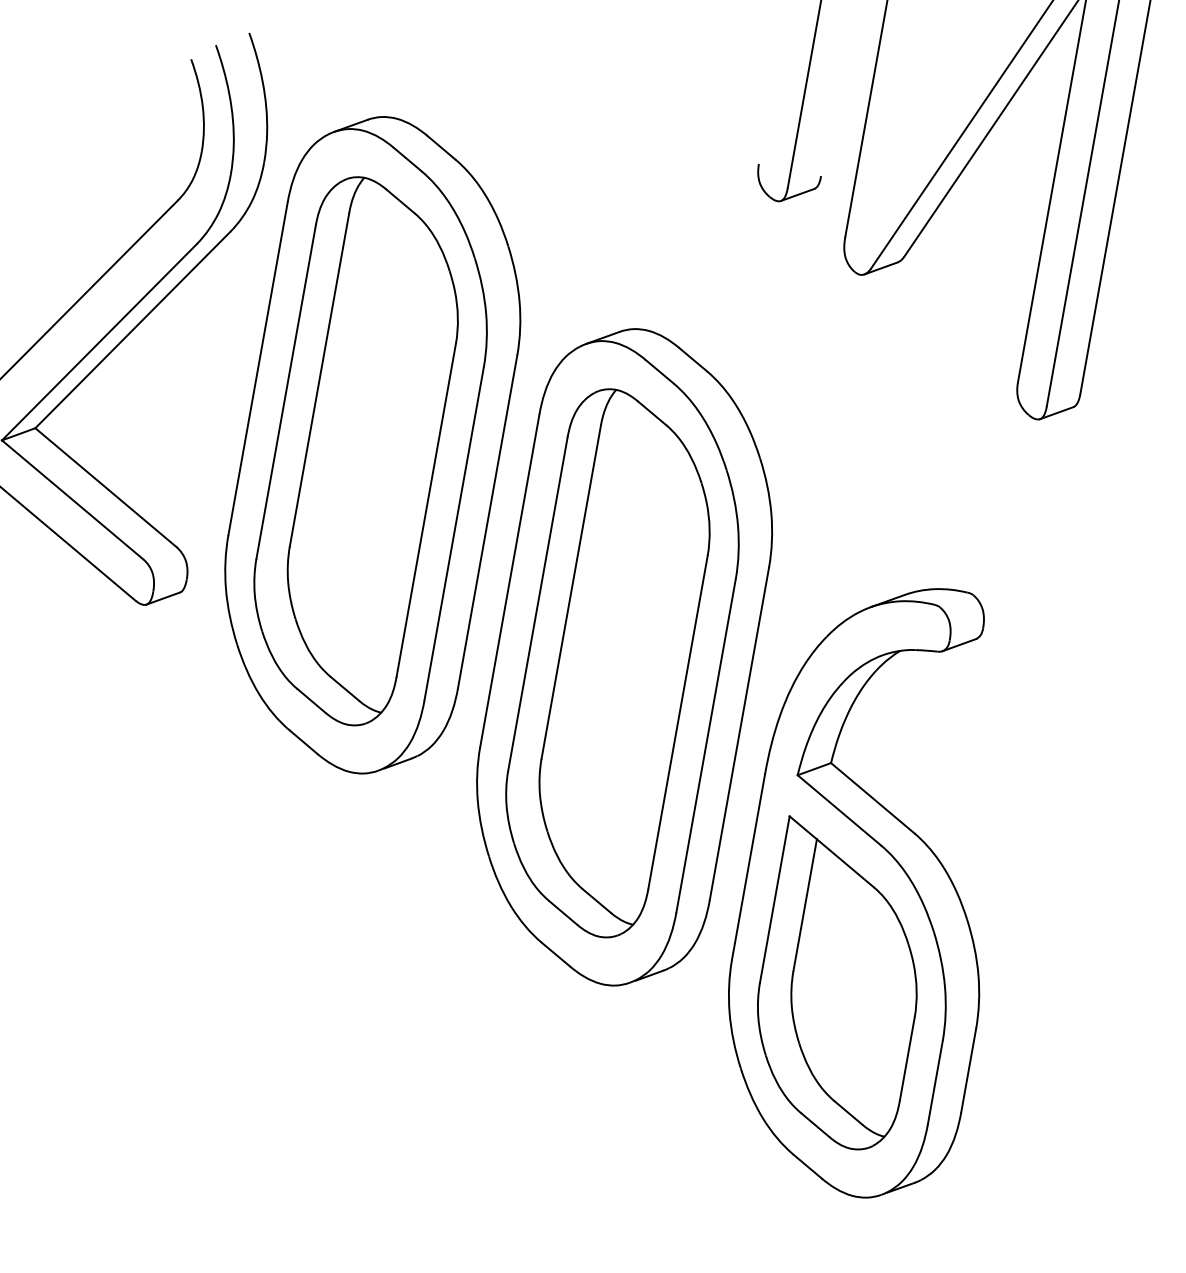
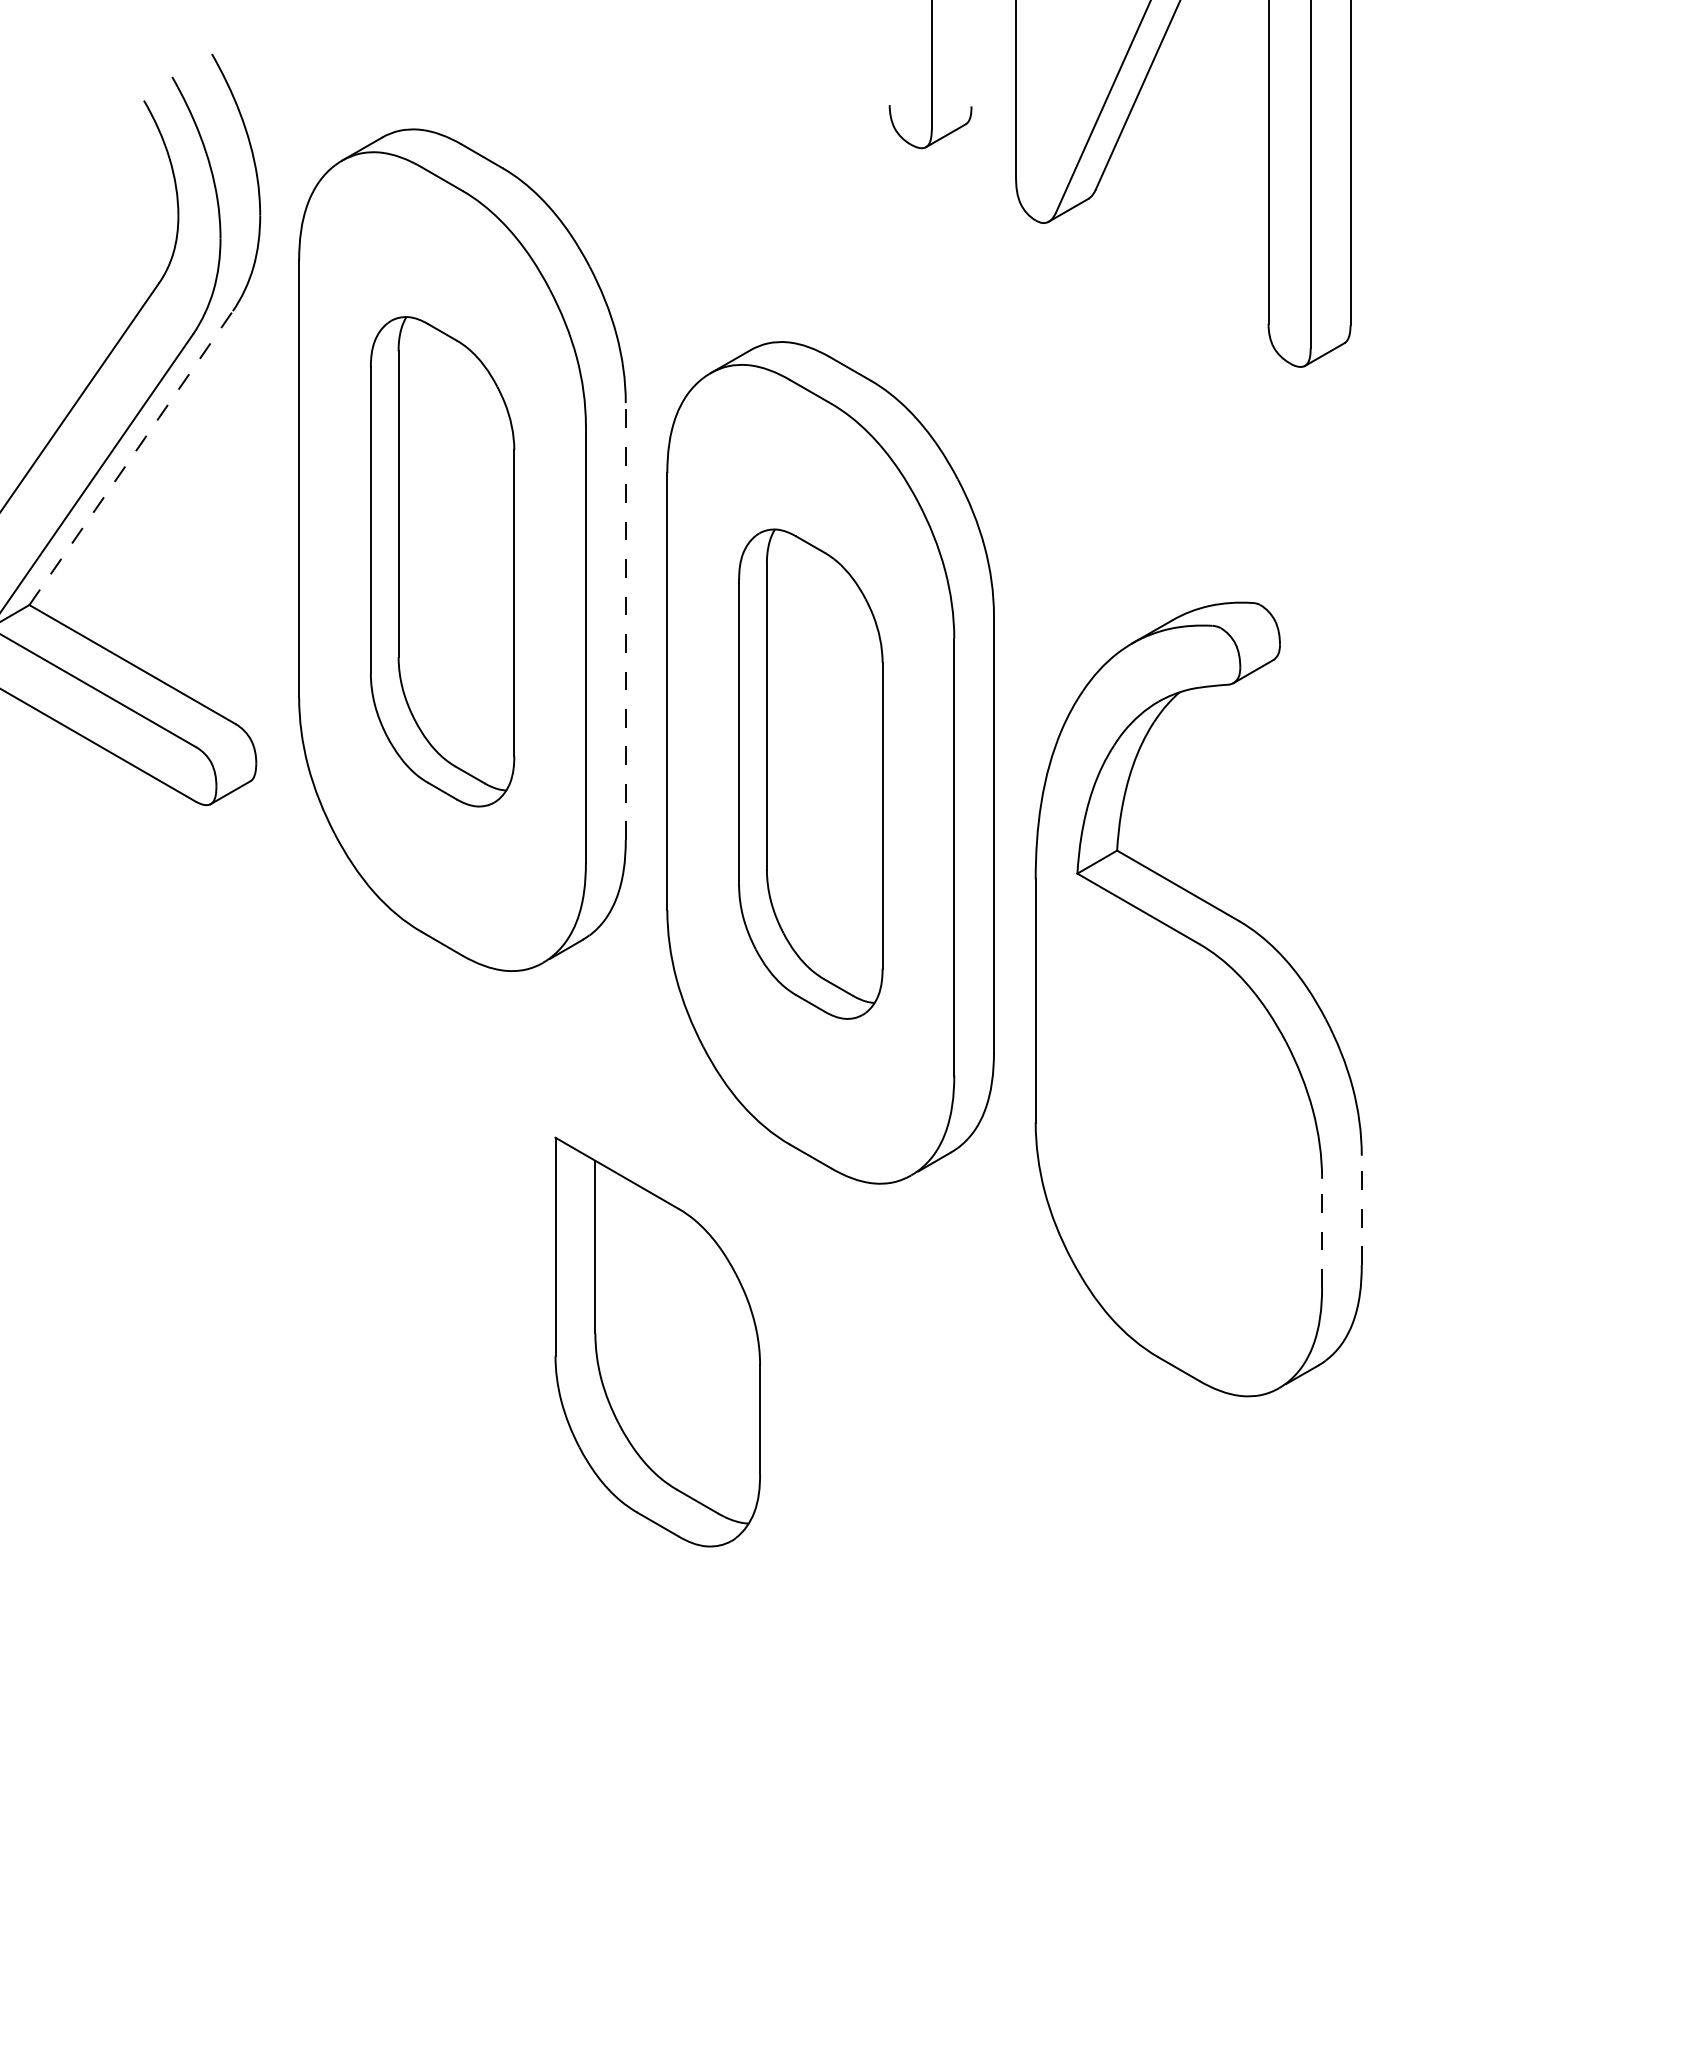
line: (133, 330) -> (131, 458), solid -> dashed
part: (356, 451) -> (442, 561), size x0.7
line: (487, 521) -> (625, 621), solid -> dashed
part: (607, 662) -> (810, 773), size x0.7
part: (839, 985) -> (657, 1341), moved
line: (968, 1070) -> (1361, 1210), solid -> dashed
line: (935, 1082) -> (1322, 1233), solid -> dashed

